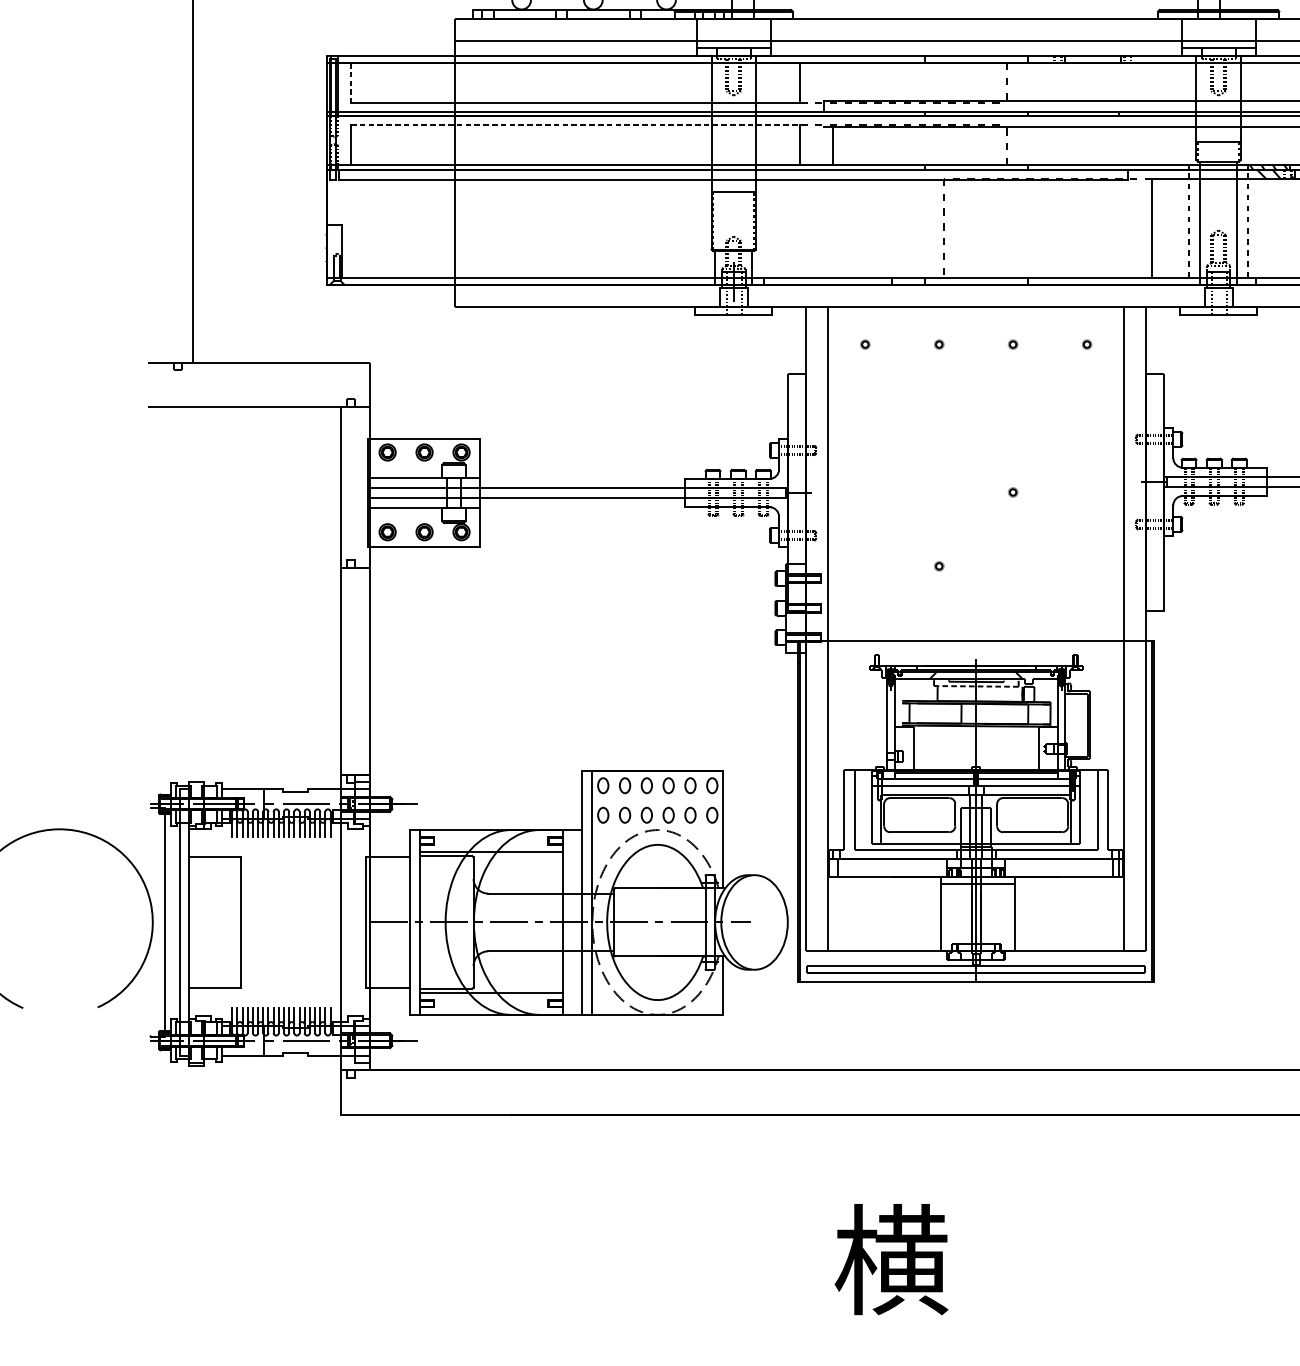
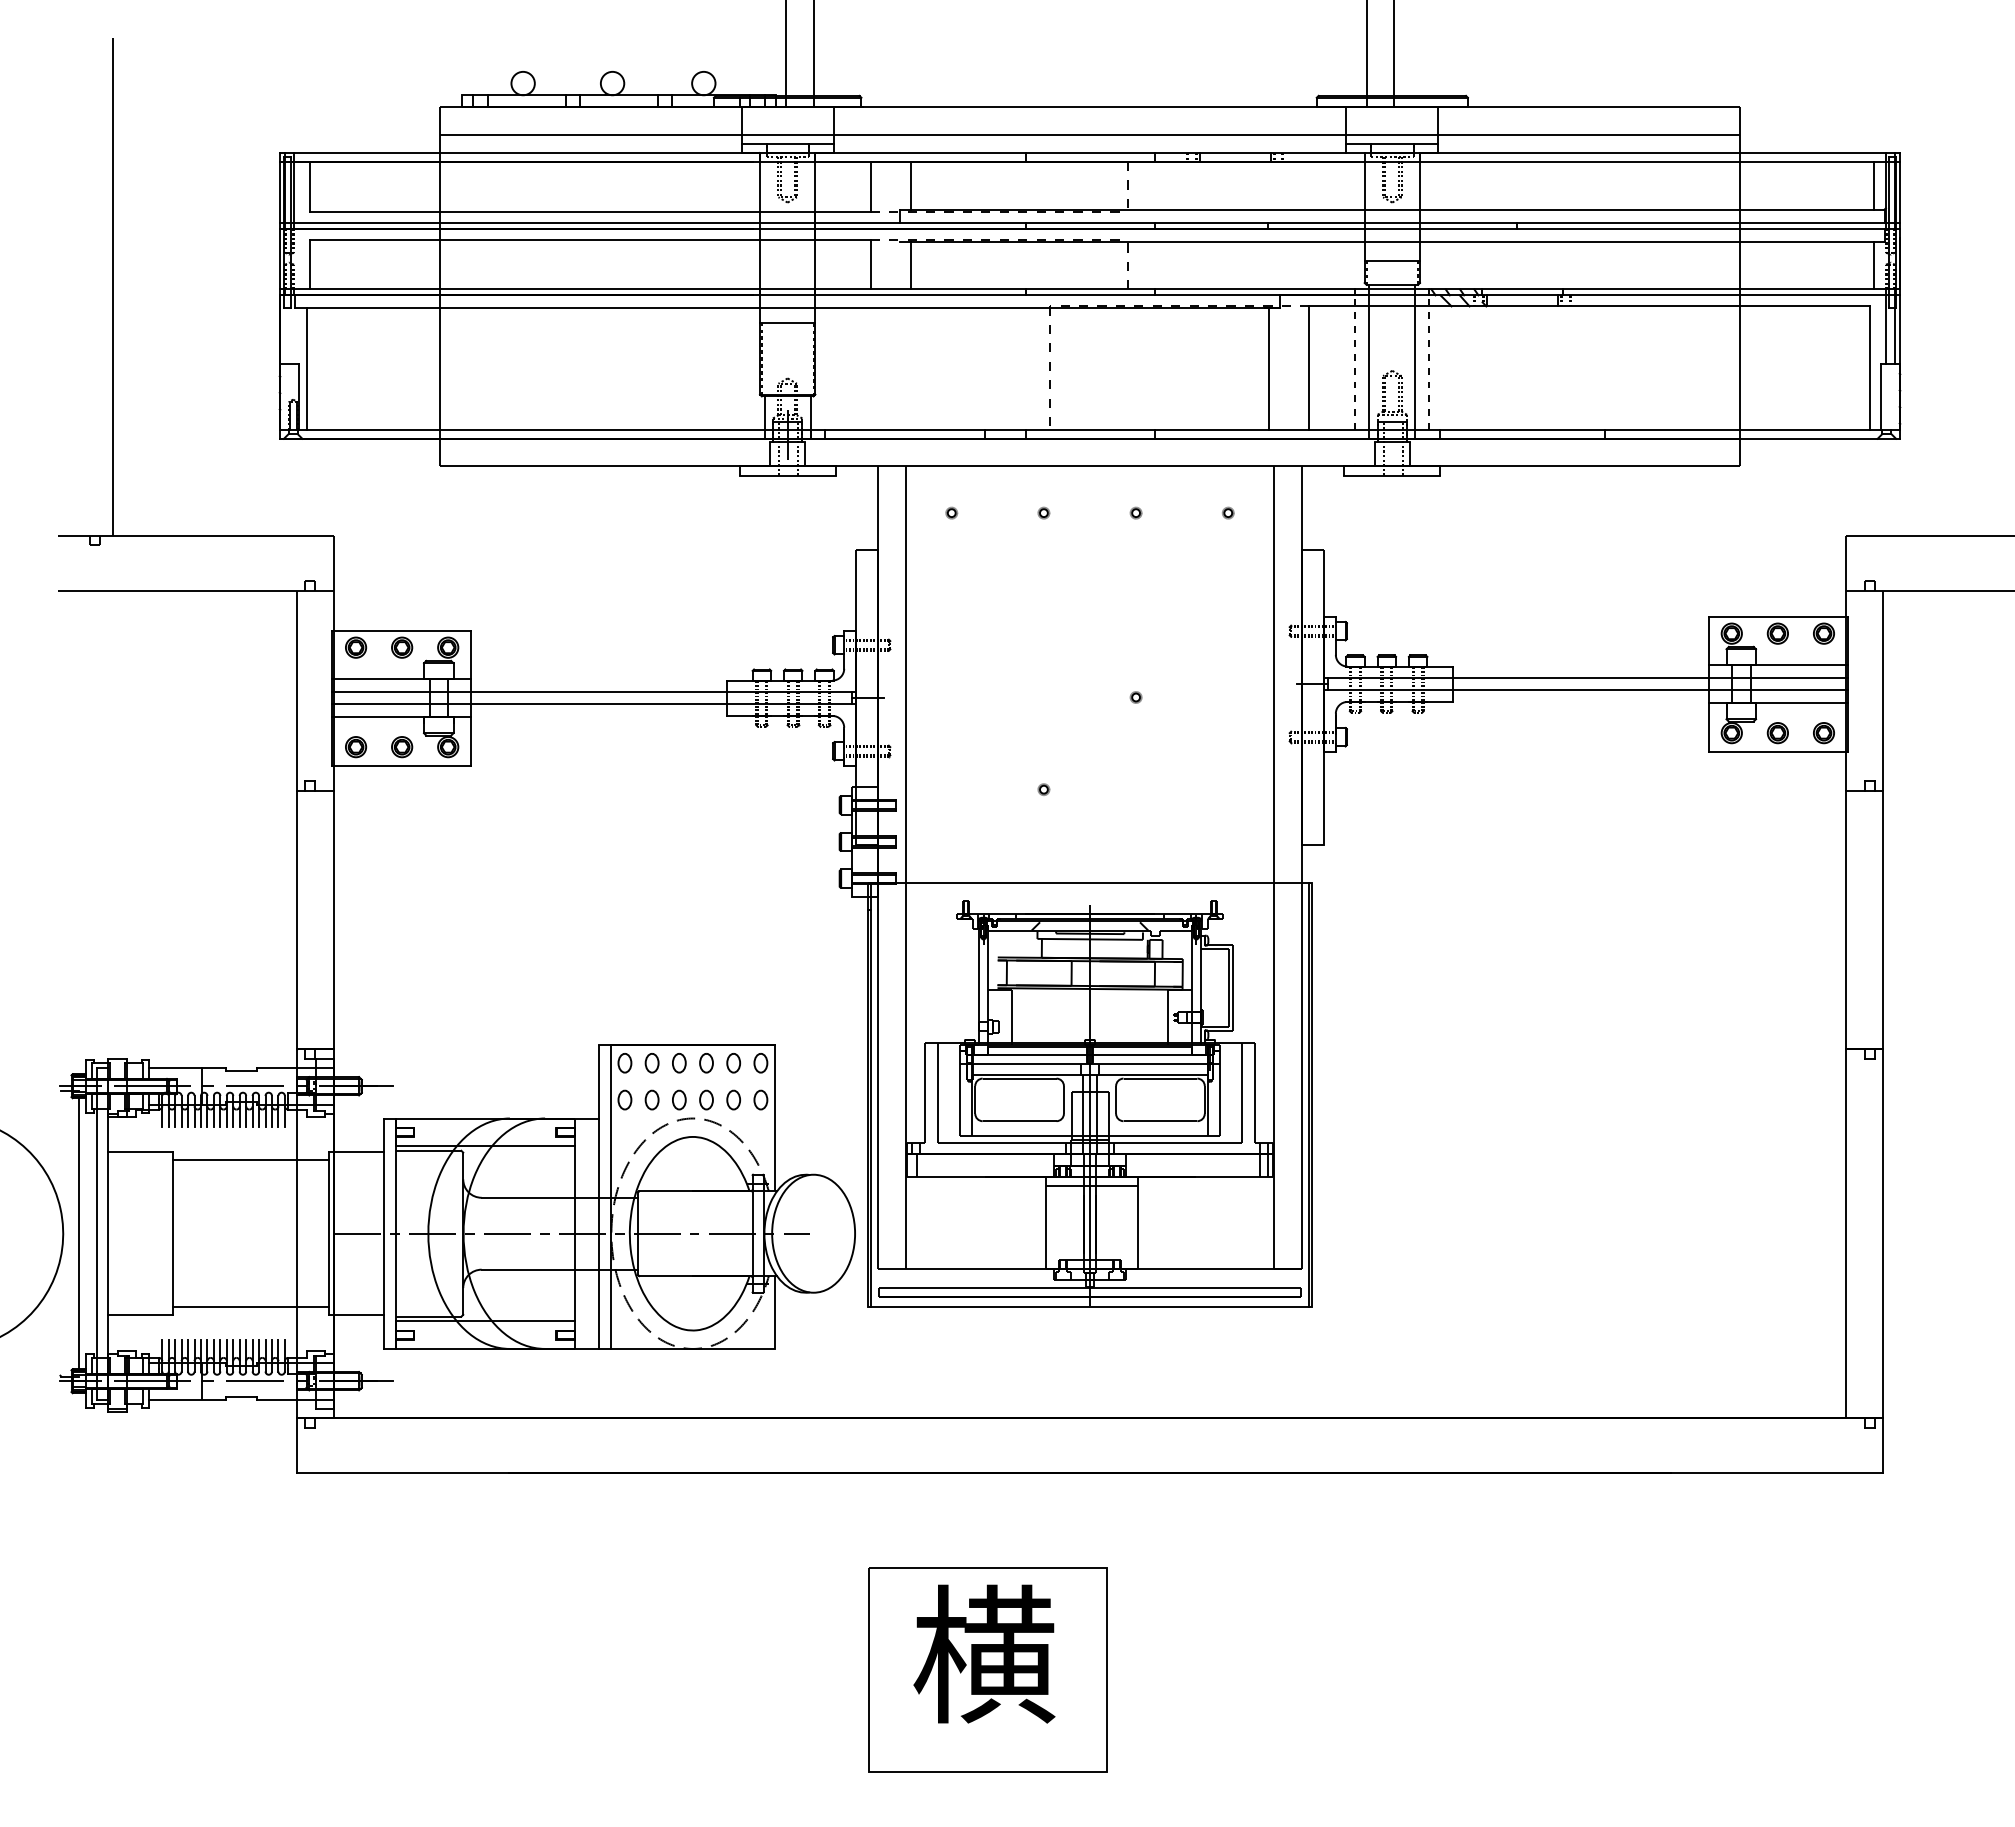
line: (833, 81) -> (911, 185), added
line: (351, 82) -> (310, 186), dashed -> solid
line: (575, 125) -> (590, 239), dashed -> solid
line: (347, 228) -> (306, 368), added
line: (1119, 228) -> (1268, 368), added
line: (976, 686) -> (1090, 939), dashed -> solid
line: (302, 863) -> (250, 1160), added
line: (302, 981) -> (250, 1307), added
part: (893, 1271) -> (987, 1669), added

